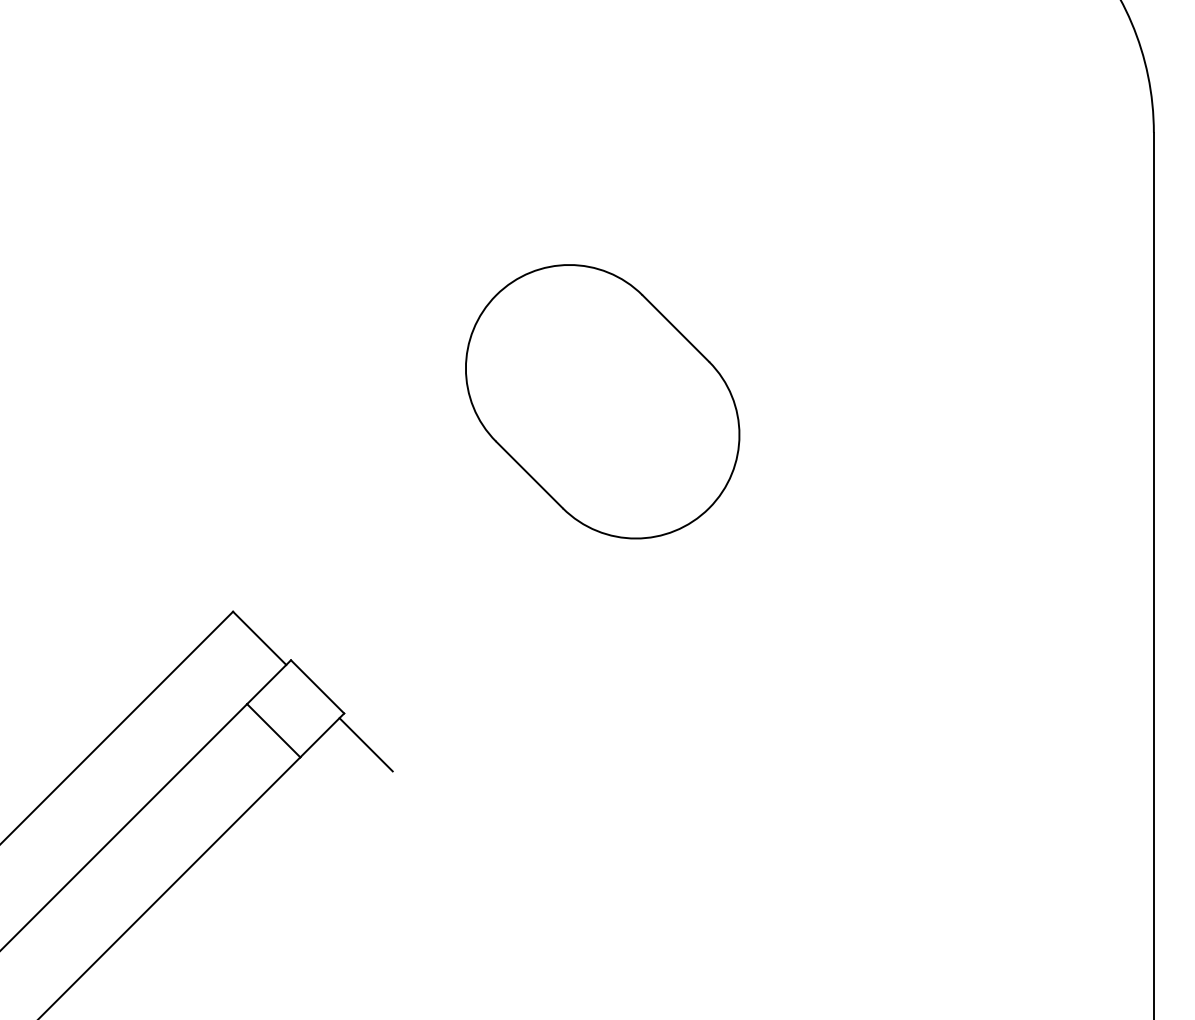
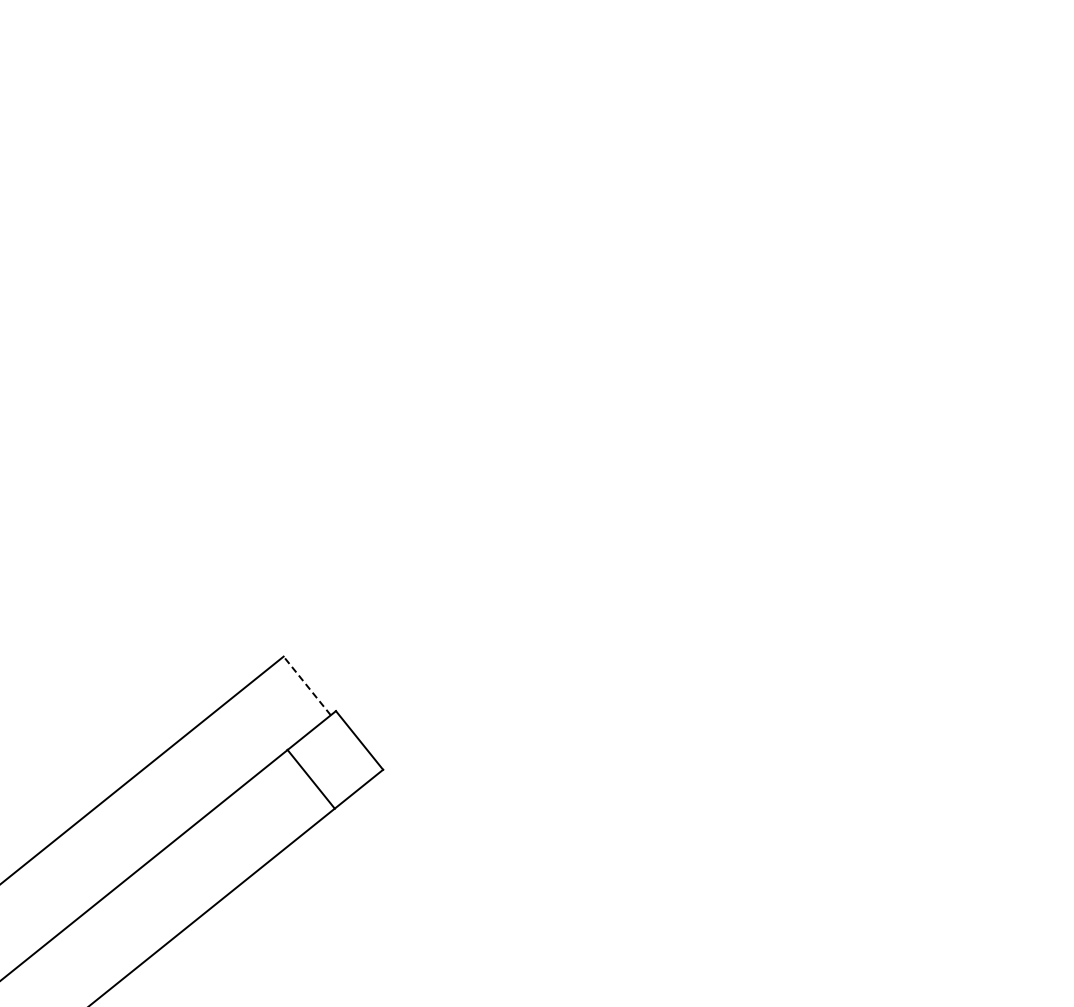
part: (602, 401) -> (673, 487), removed
line: (259, 638) -> (307, 686), solid -> dashed
line: (365, 744) -> (400, 802), removed

